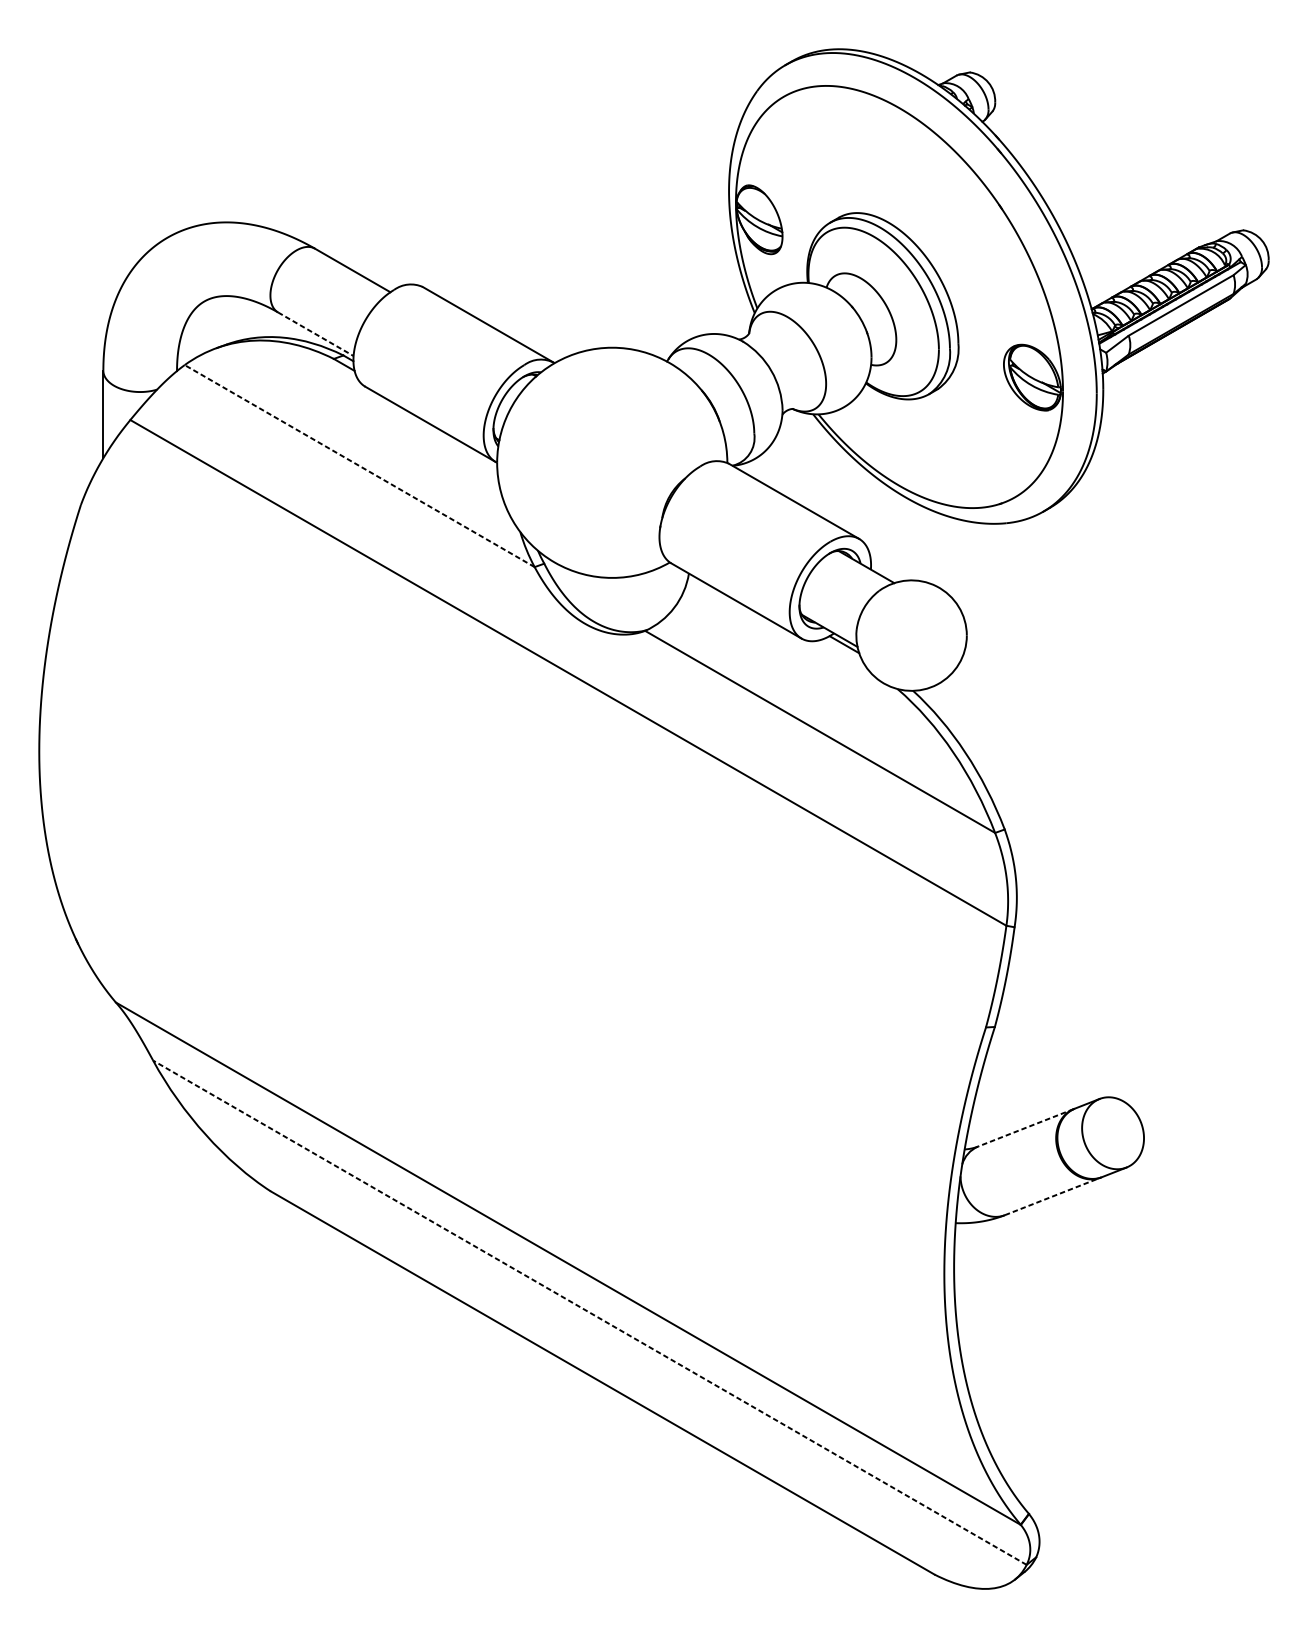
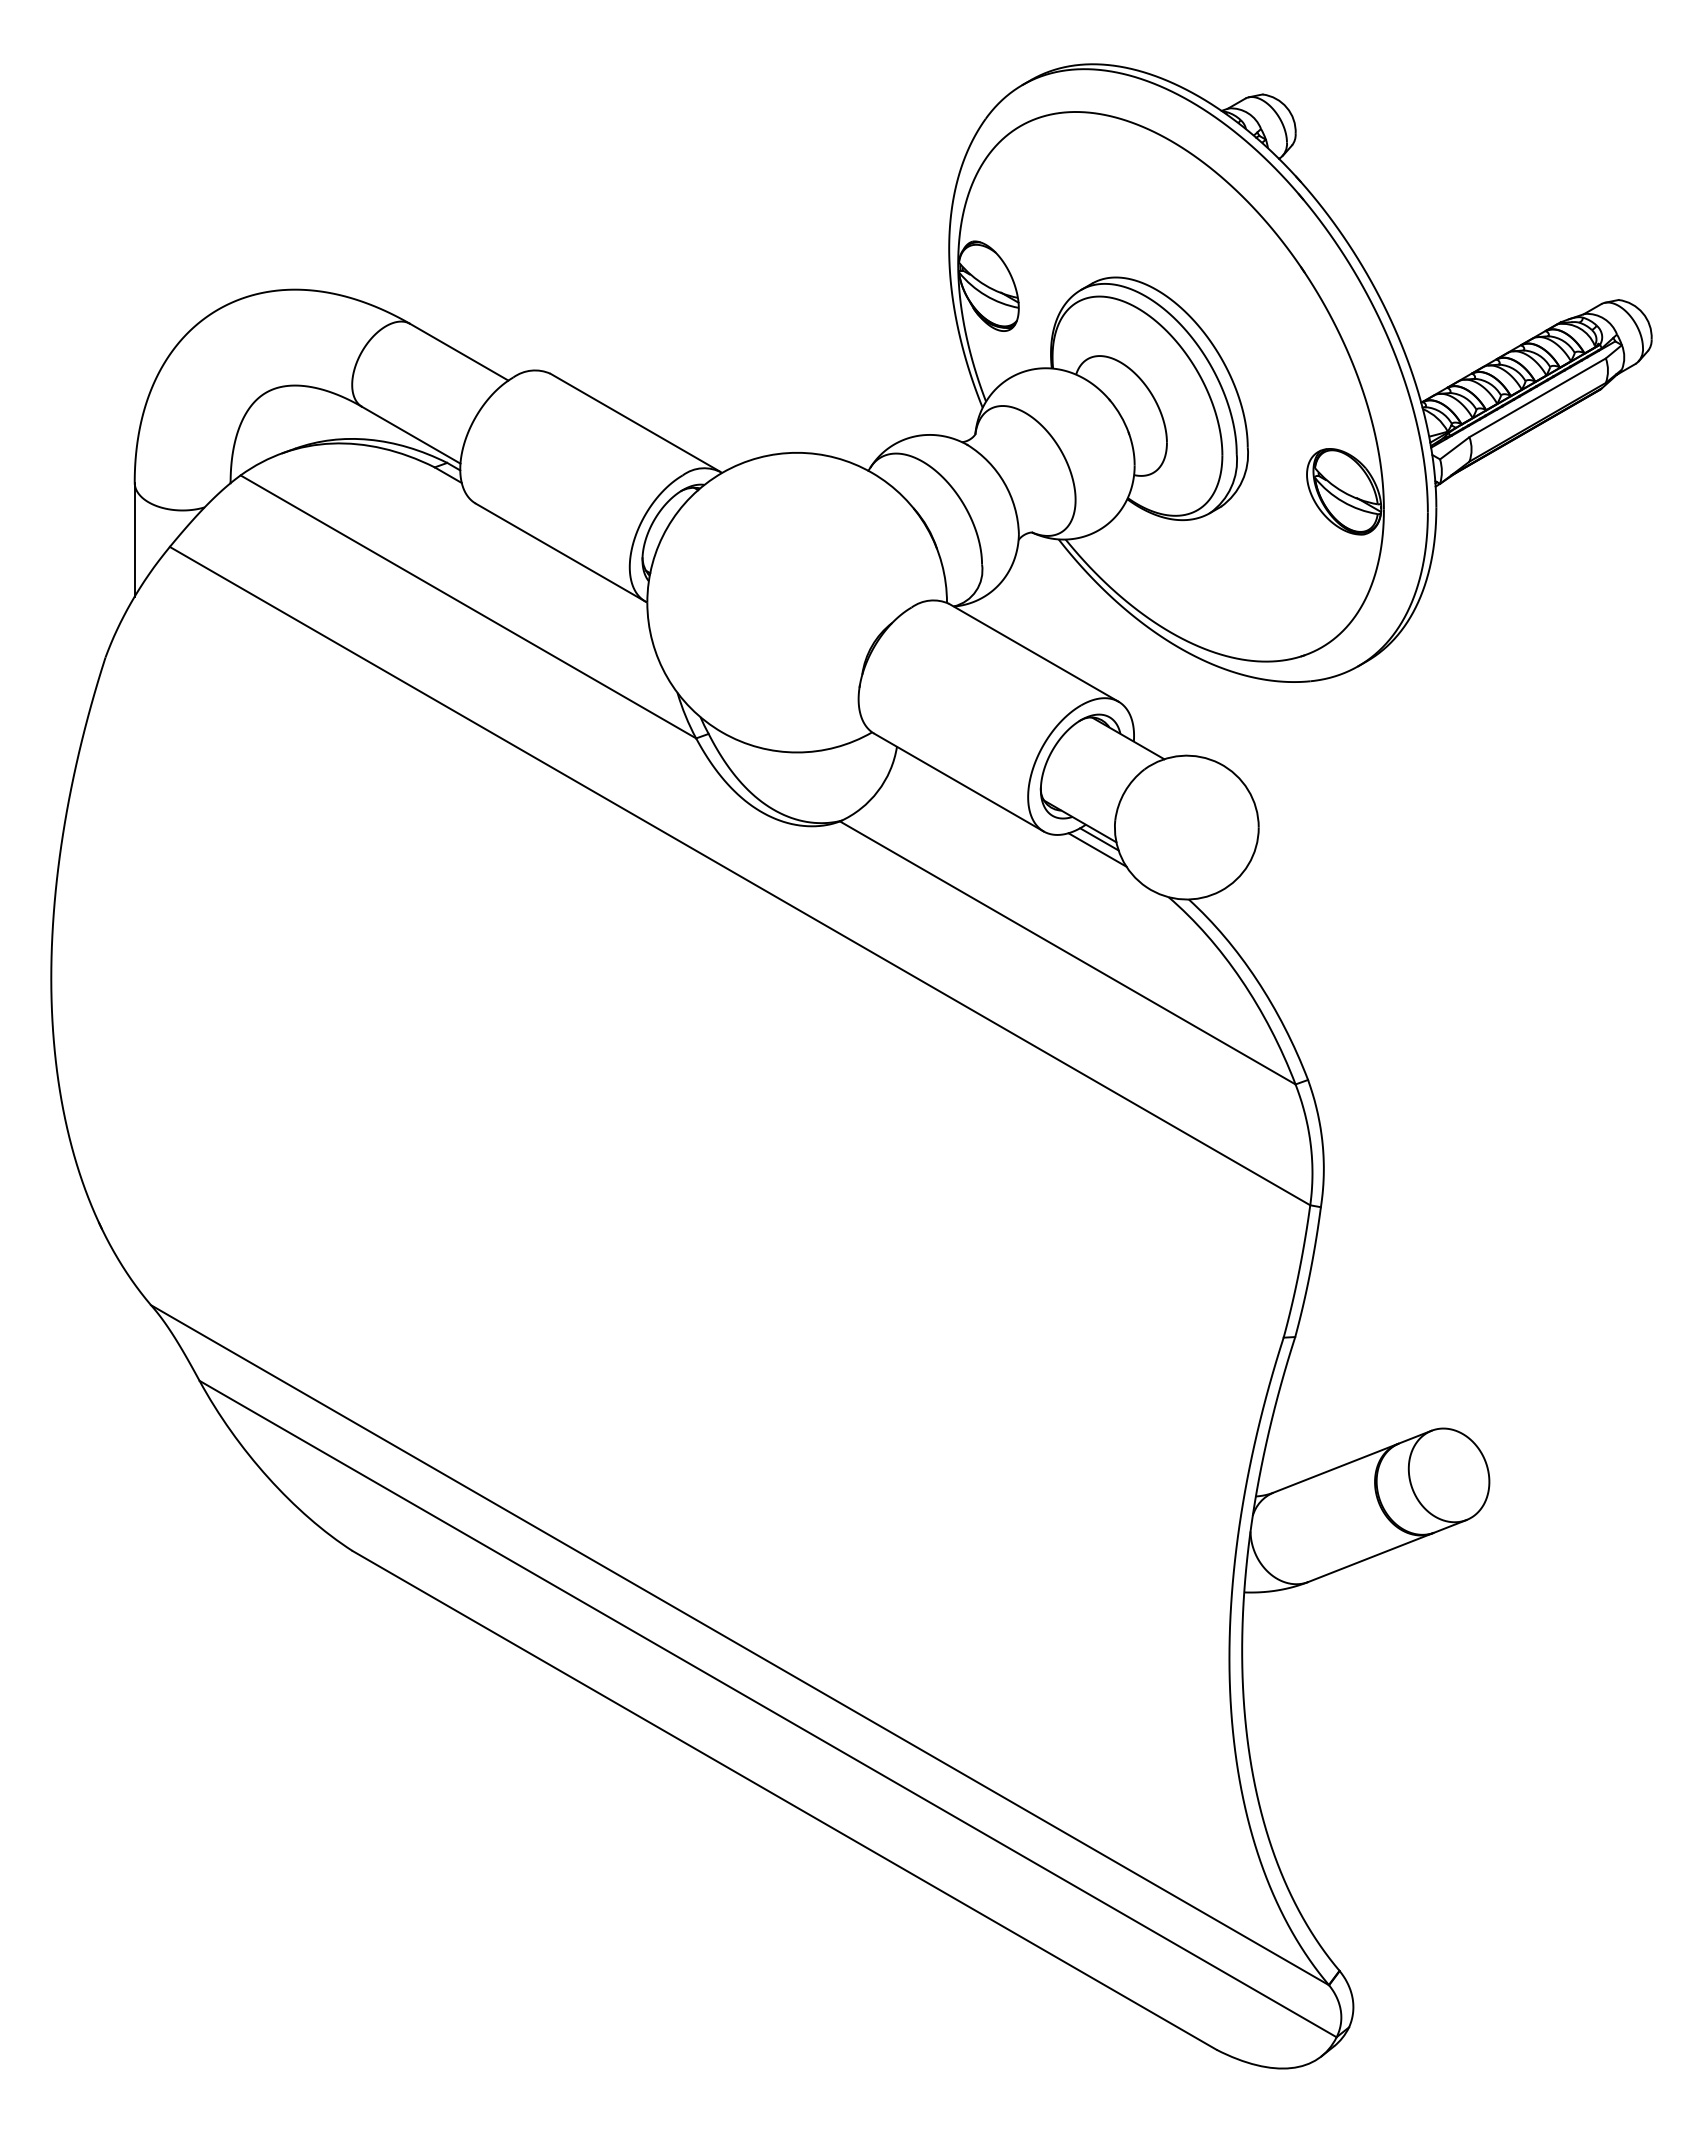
line: (315, 334) -> (411, 435), dashed -> solid
line: (359, 465) -> (467, 606), dashed -> solid
line: (842, 652) -> (1097, 849), added
line: (1025, 1127) -> (1335, 1468), dashed -> solid
line: (1052, 1196) -> (1370, 1557), dashed -> solid
line: (589, 1312) -> (767, 1708), dashed -> solid

